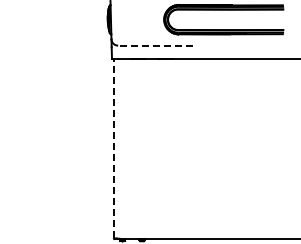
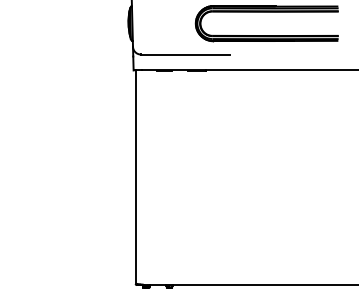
line: (155, 45) -> (185, 54), dashed -> solid
line: (113, 148) -> (135, 177), dashed -> solid

